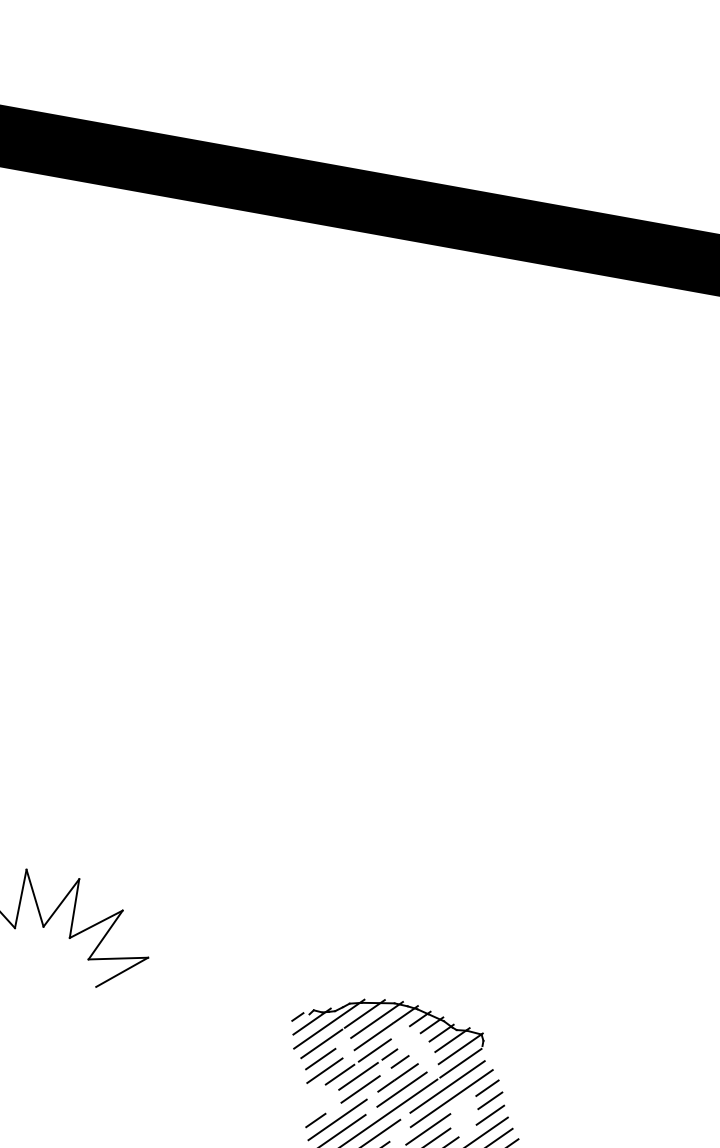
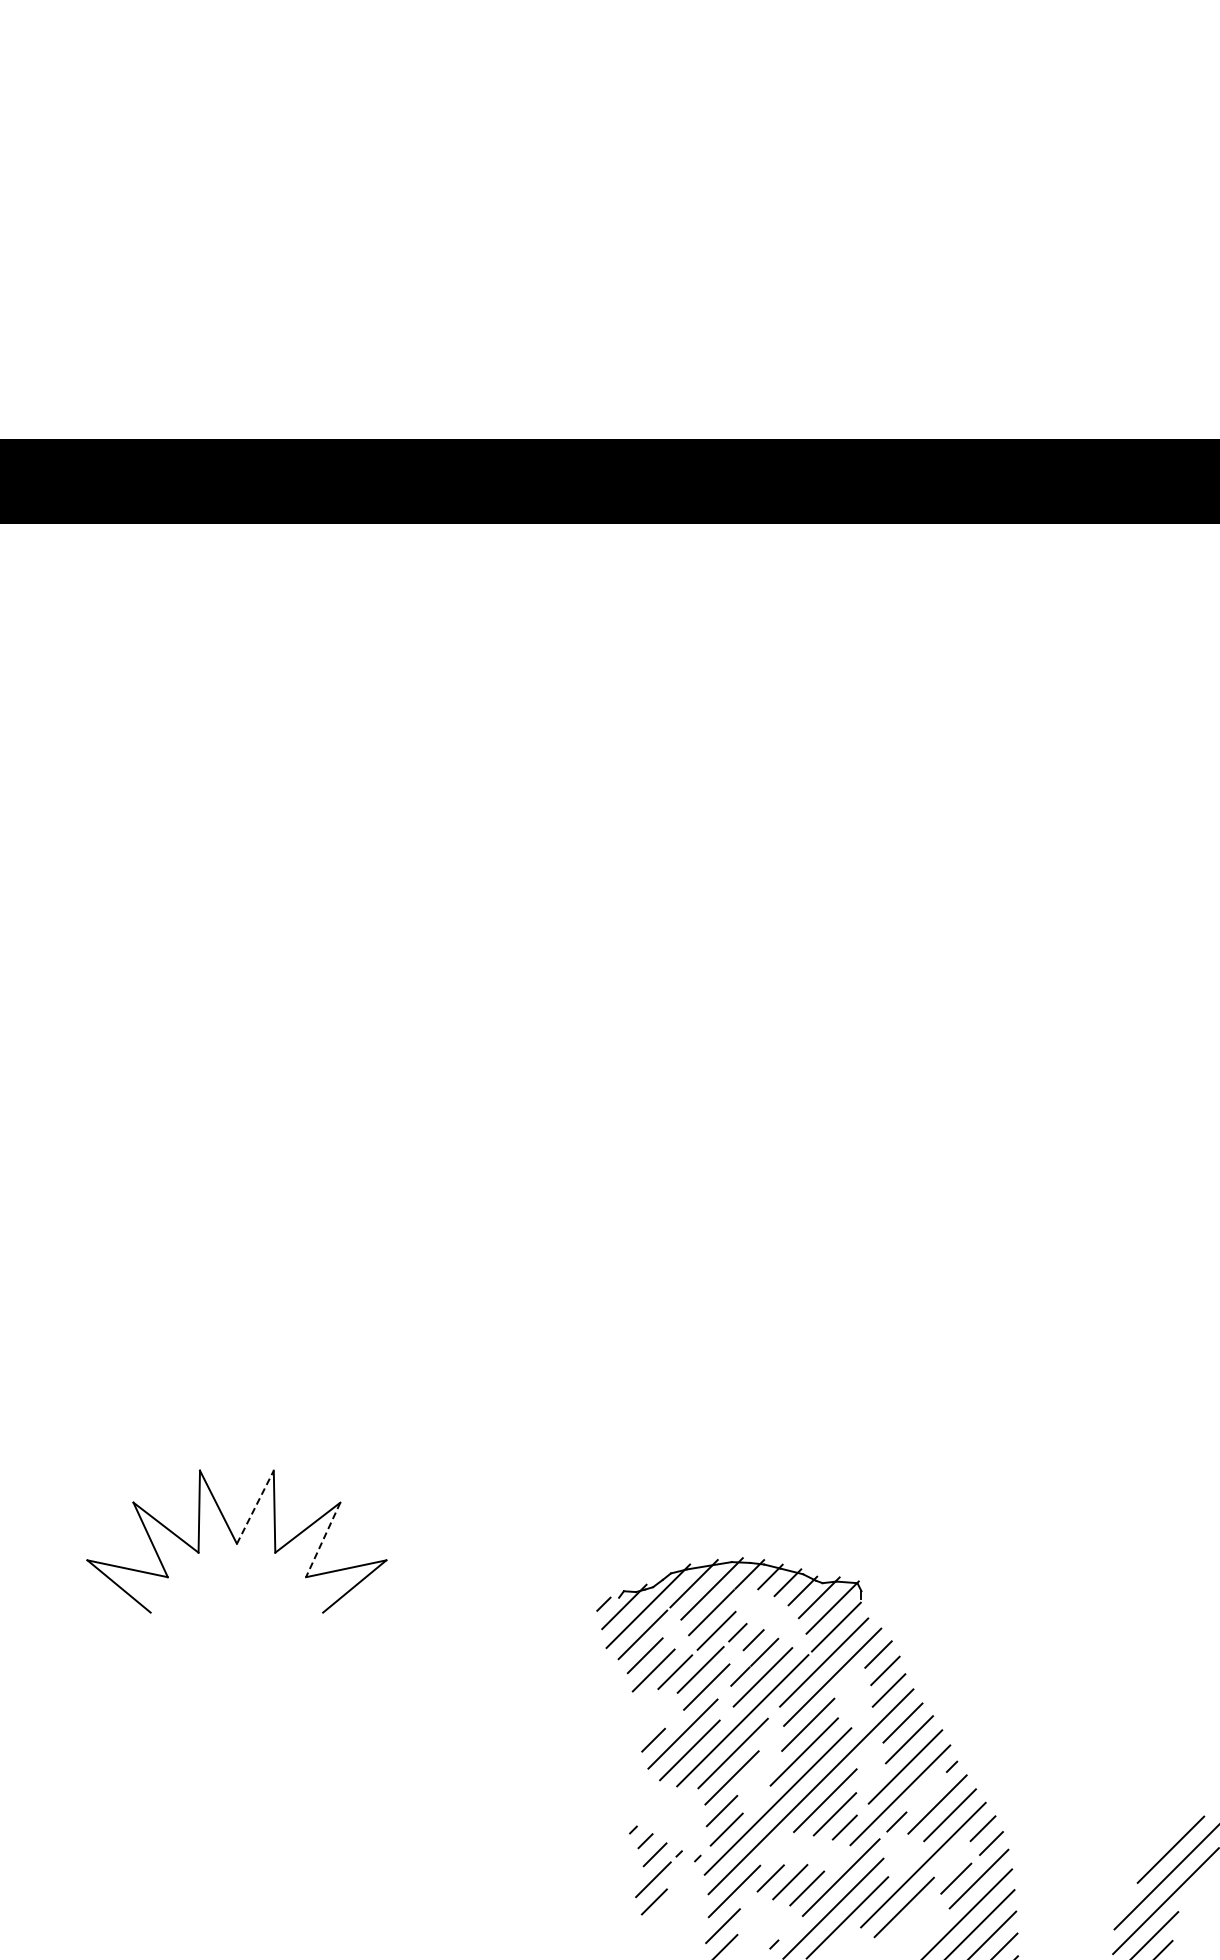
line: (61, 903) -> (255, 1507), solid -> dashed
line: (105, 935) -> (323, 1540), solid -> dashed

